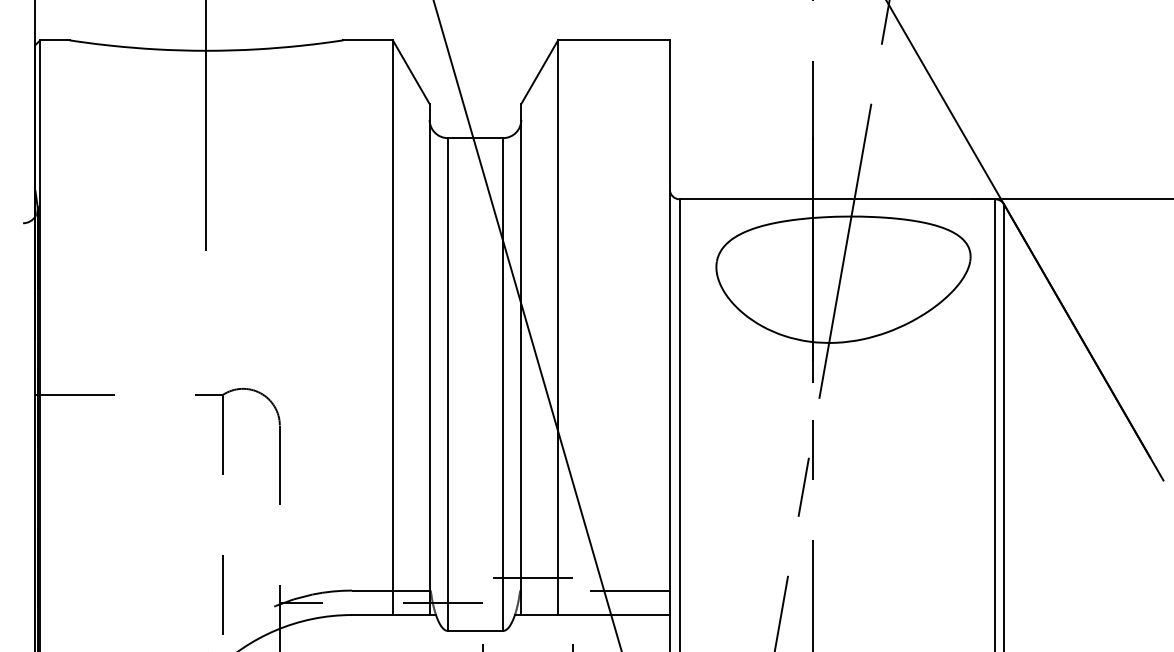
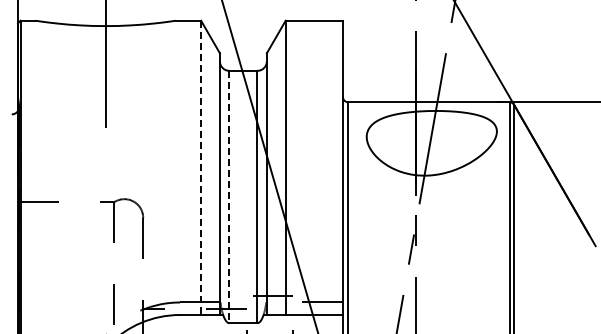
line: (393, 328) -> (201, 168), solid -> dashed
line: (448, 385) -> (229, 197), solid -> dashed

